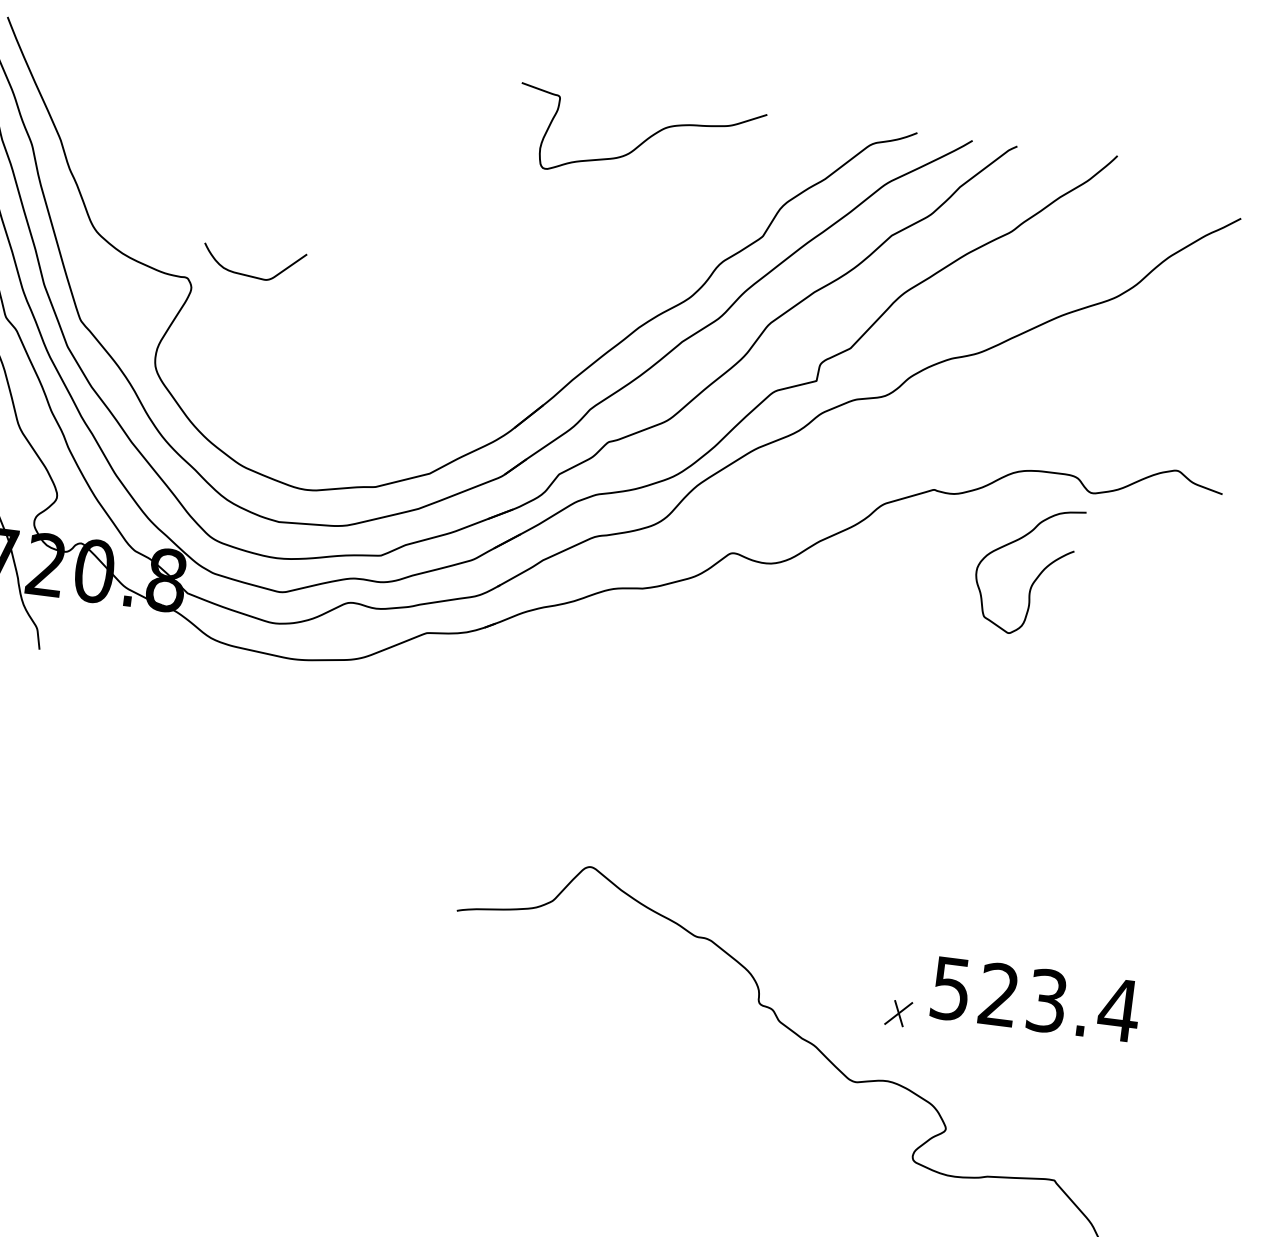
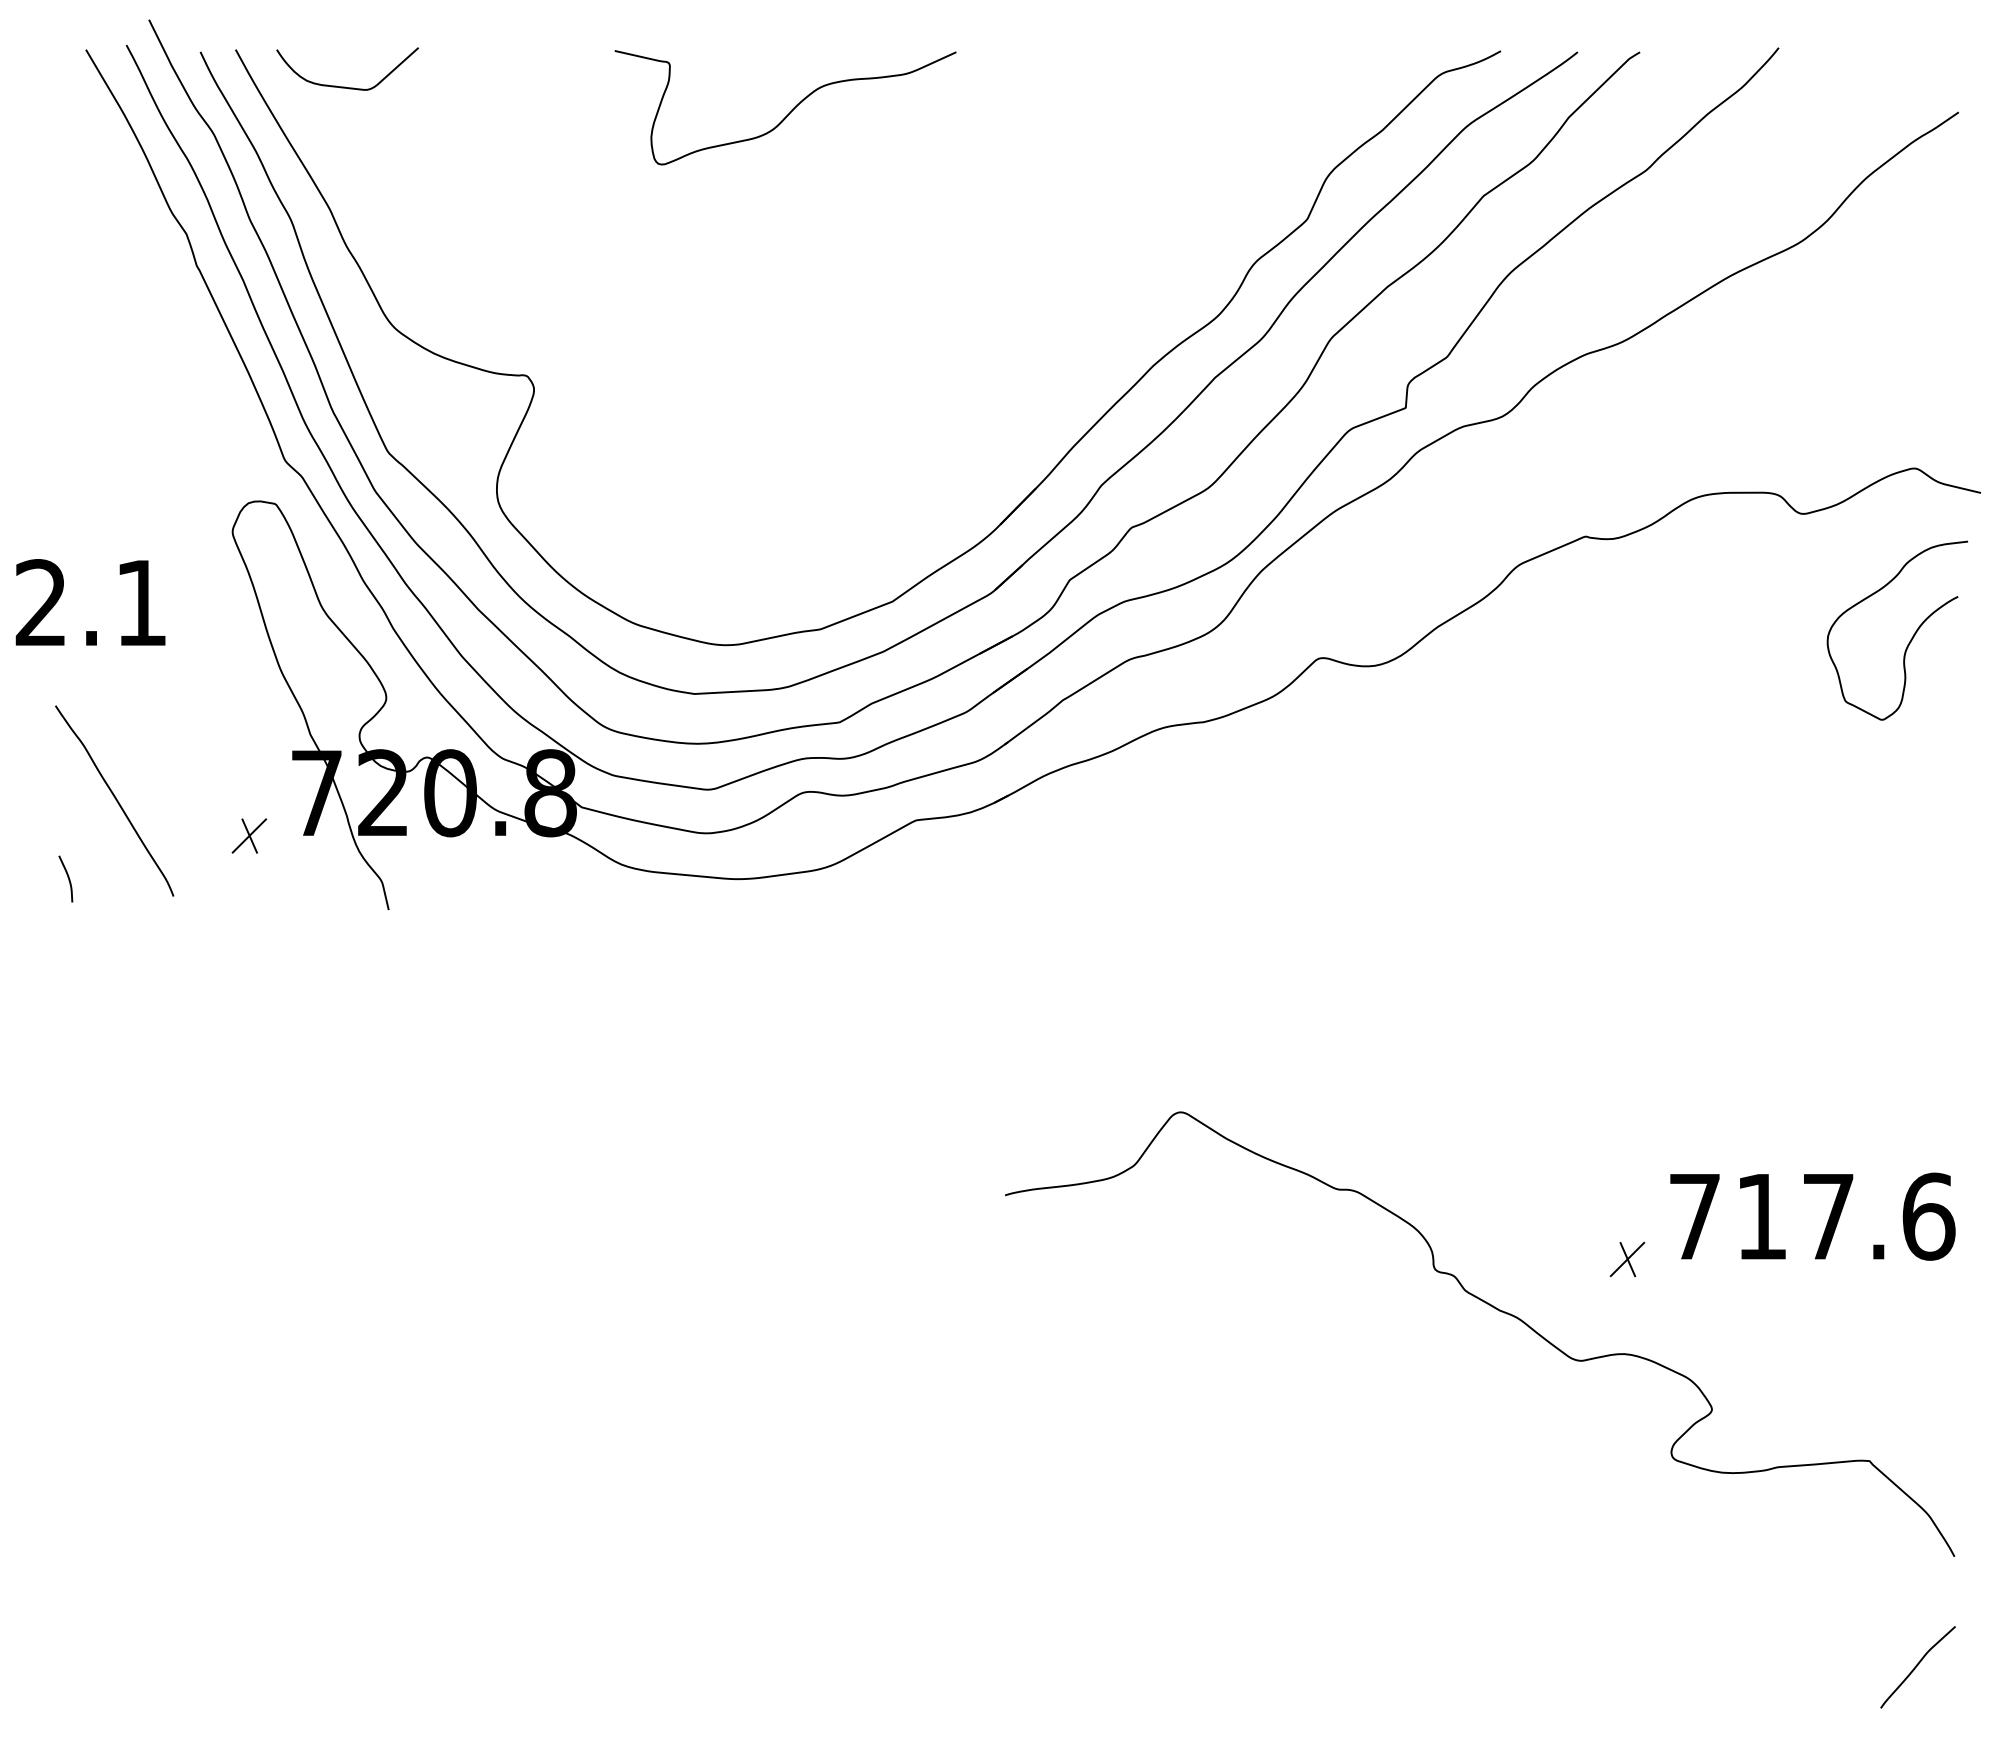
curve: (642, 142) -> (790, 111), moved
curve: (251, 275) -> (345, 86), moved
curve: (1037, 576) -> (1911, 637), moved
text: (1035, 999) -> (1812, 1216), 523.4 -> 717.6

